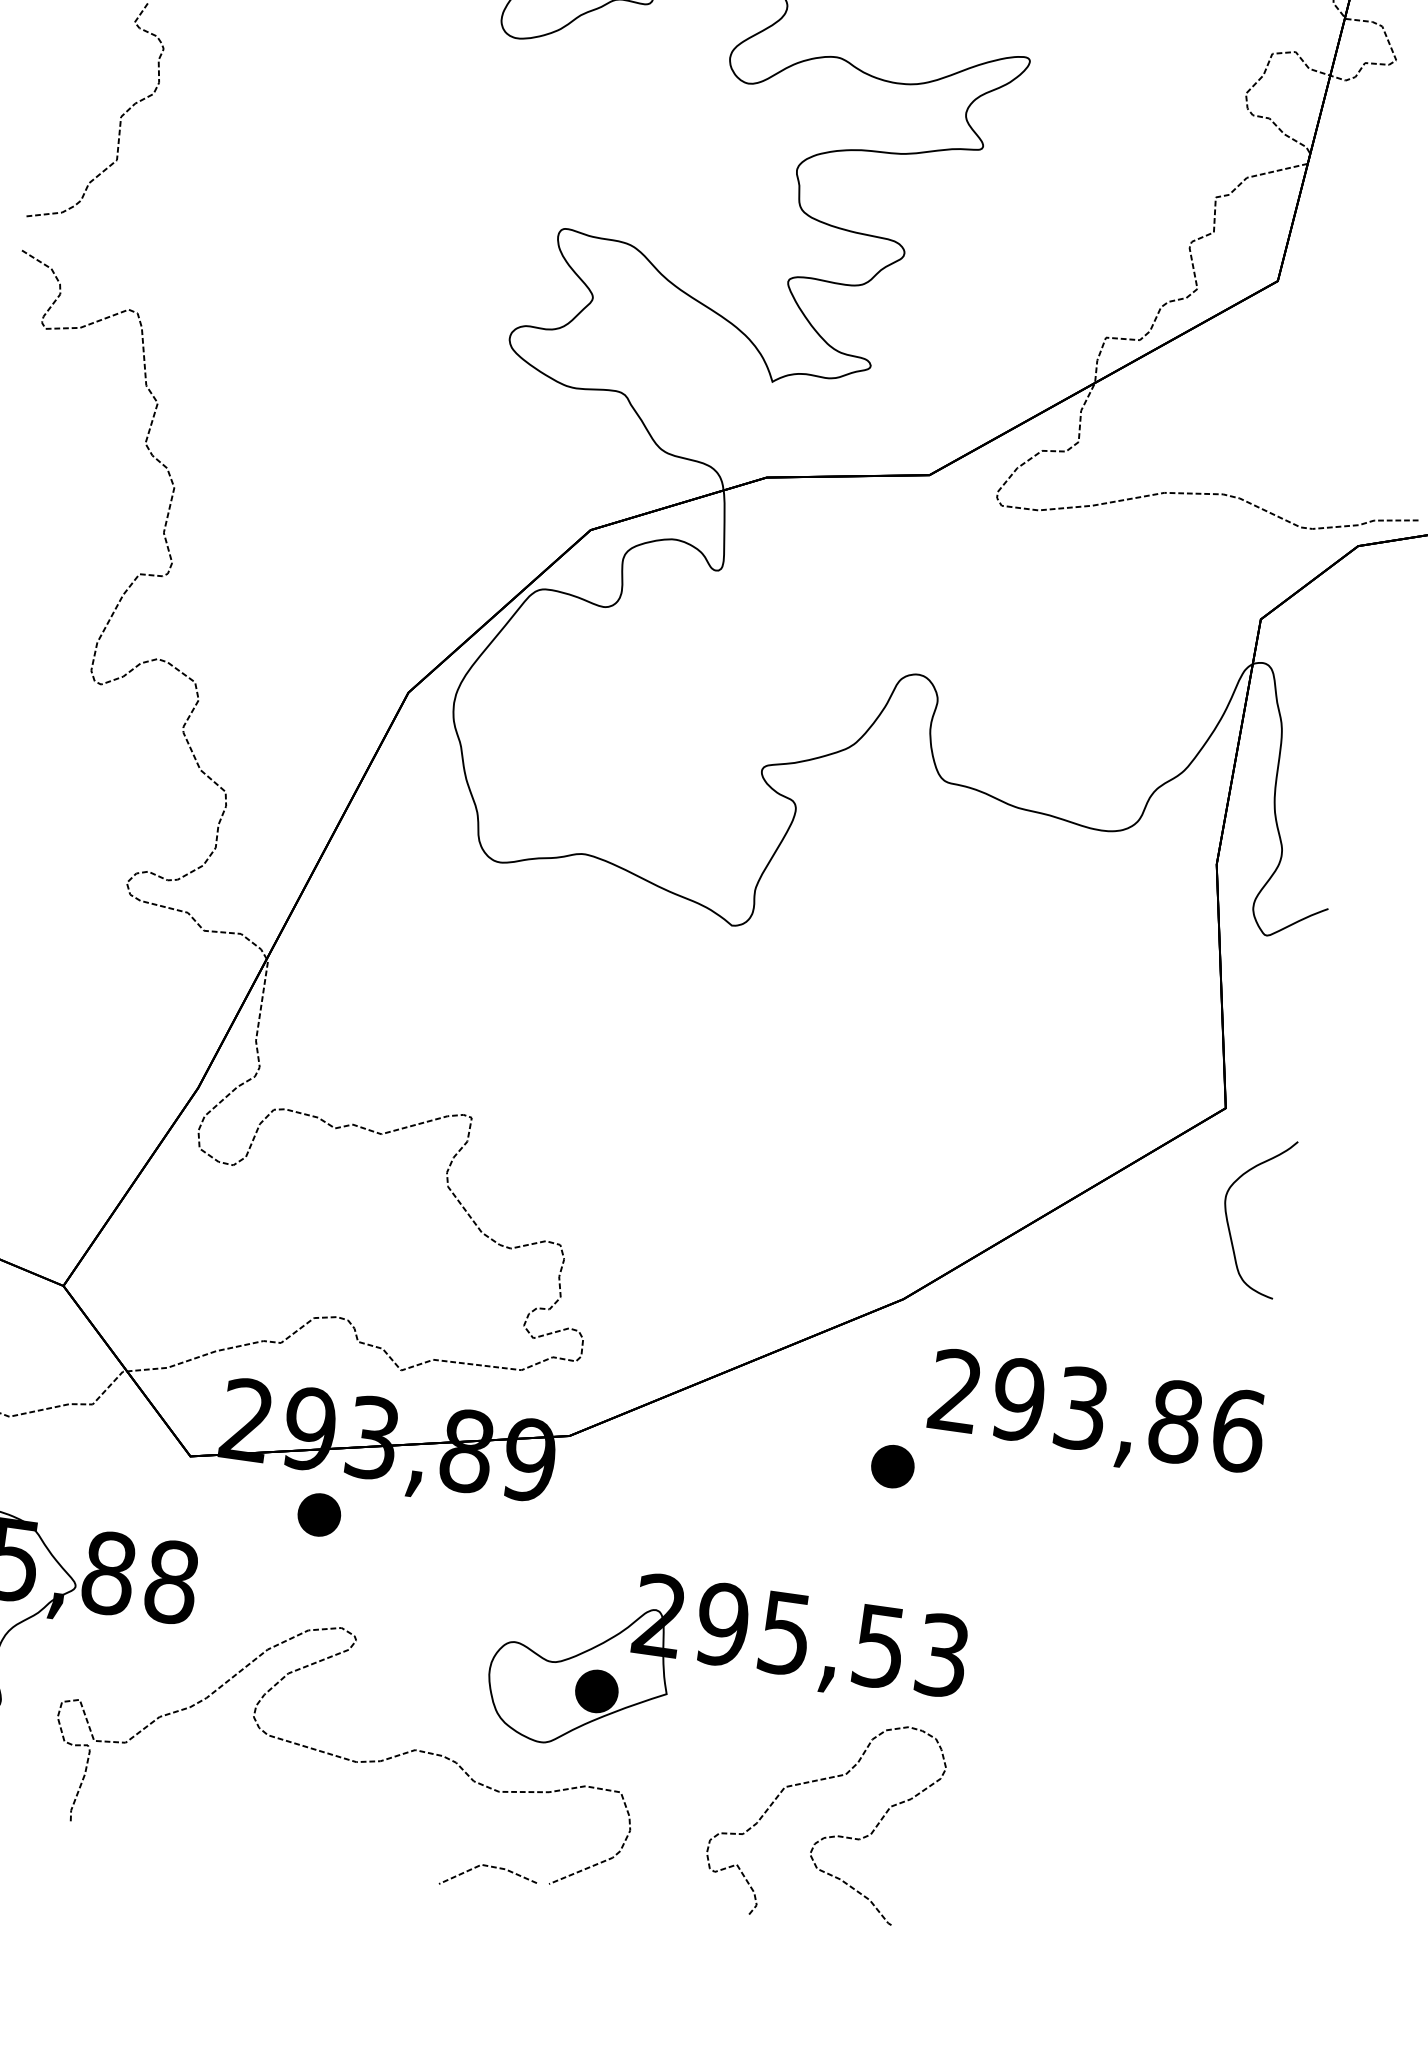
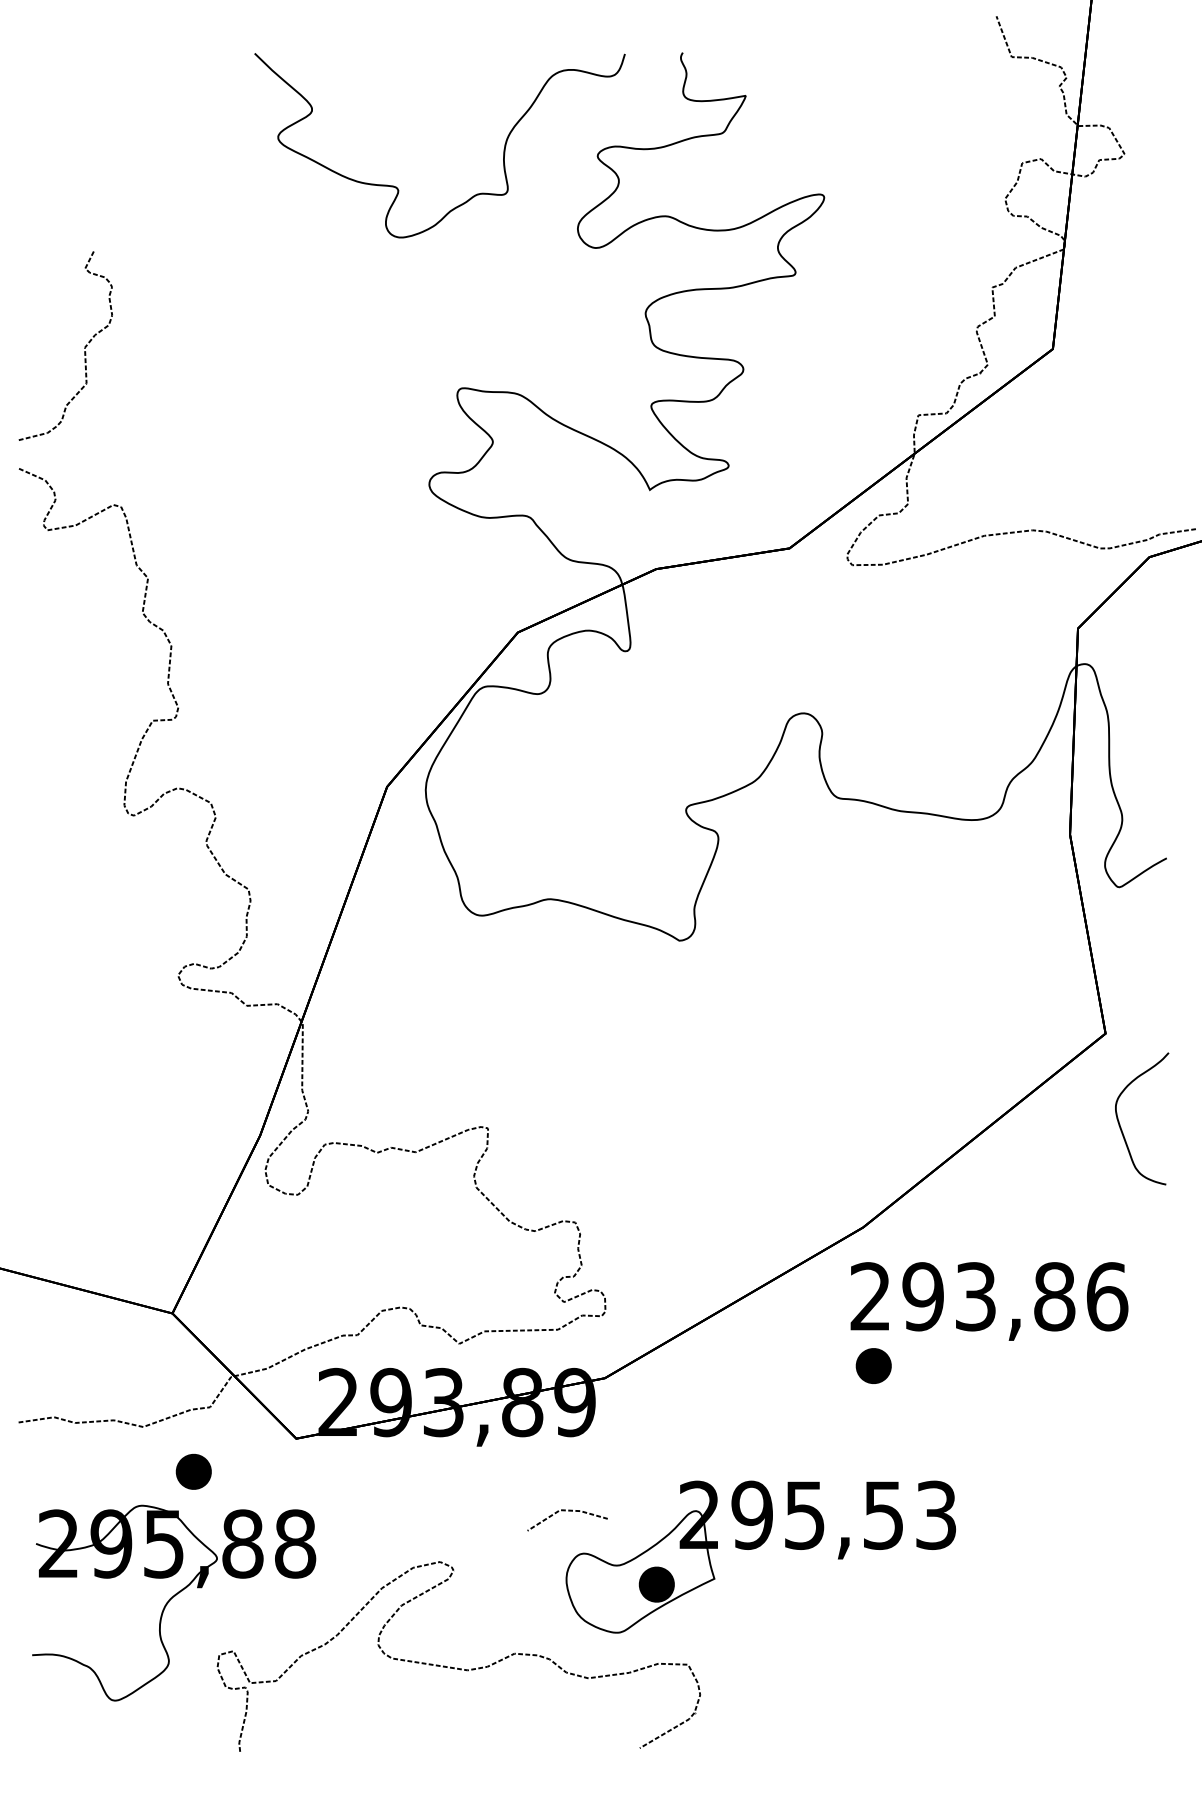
text: (1097, 1416) -> (989, 1301), moved
part: (319, 1514) -> (193, 1471), moved
curve: (824, 1836) -> (860, 1677), removed
line: (491, 1867) -> (568, 1511), moved

